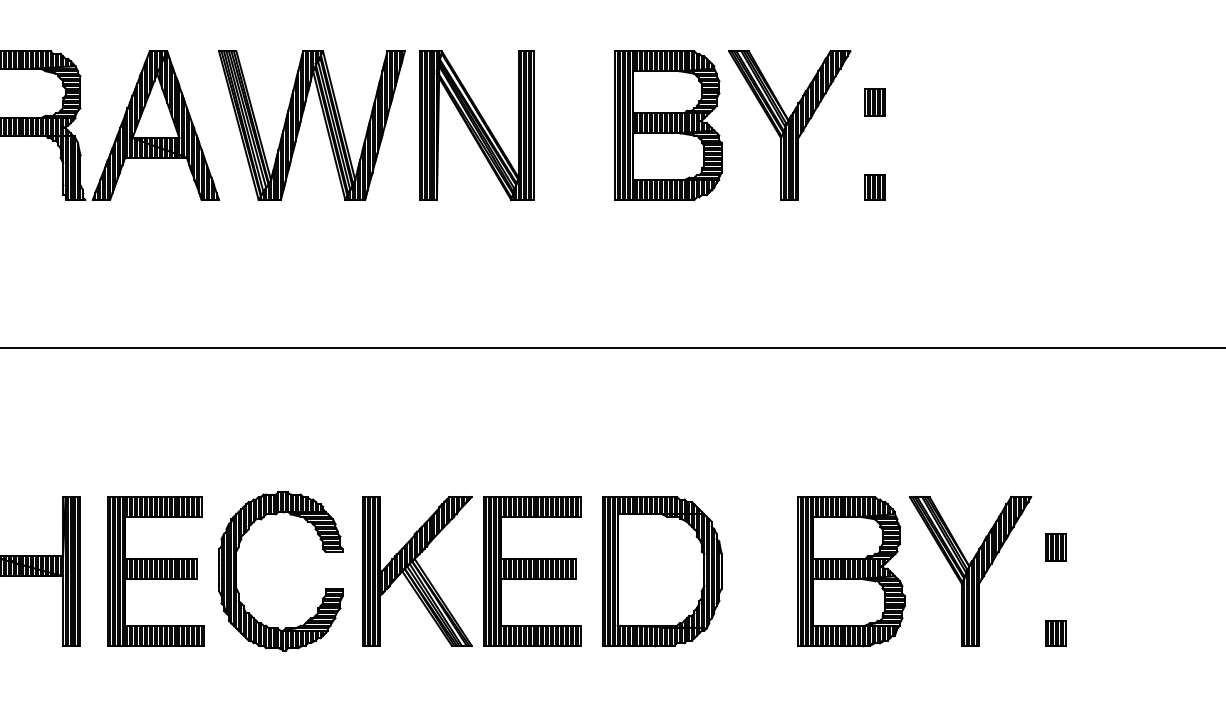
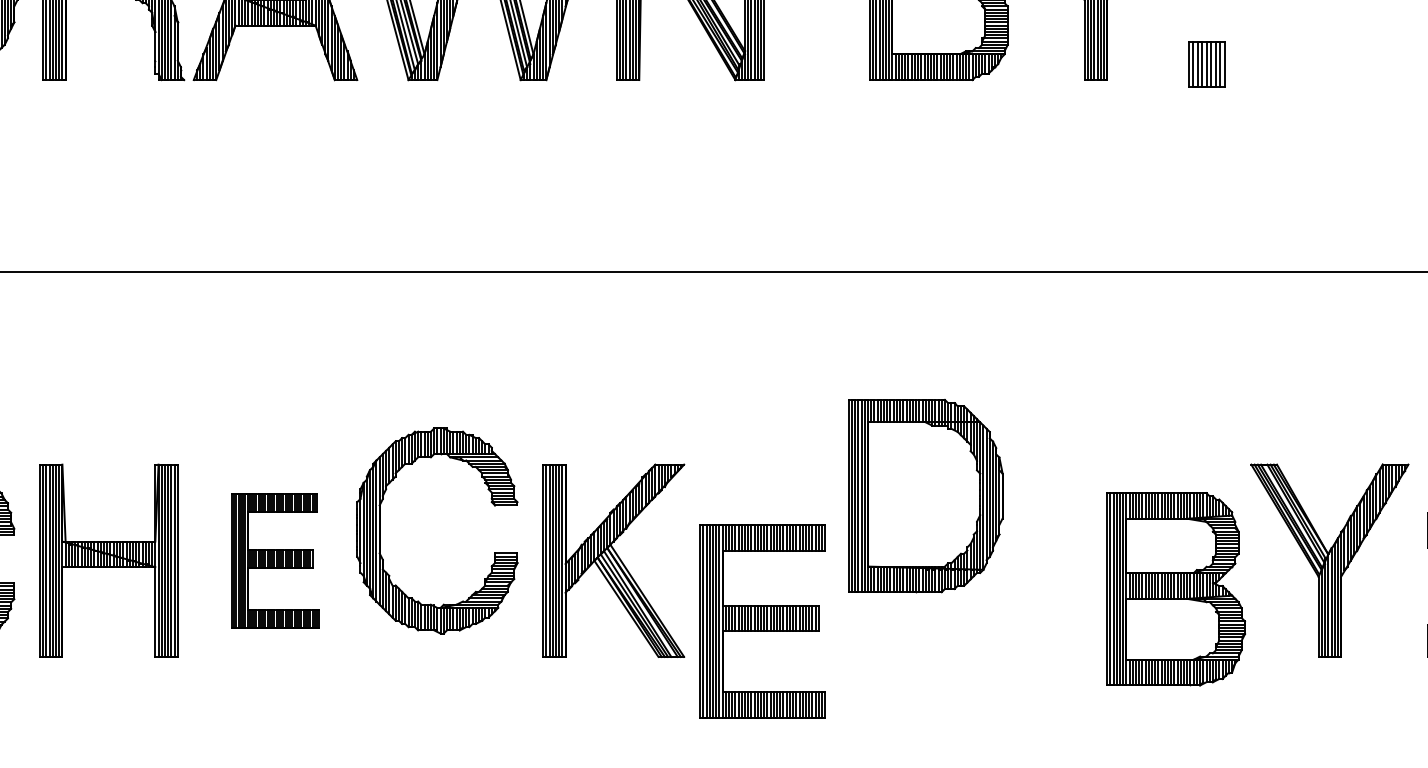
part: (874, 187) -> (1205, 63), size x1.4
part: (155, 571) -> (274, 561), size x0.7
part: (236, 571) -> (379, 531), moved
part: (532, 571) -> (762, 621), moved
part: (662, 571) -> (926, 496), moved
part: (851, 571) -> (1175, 589), moved

